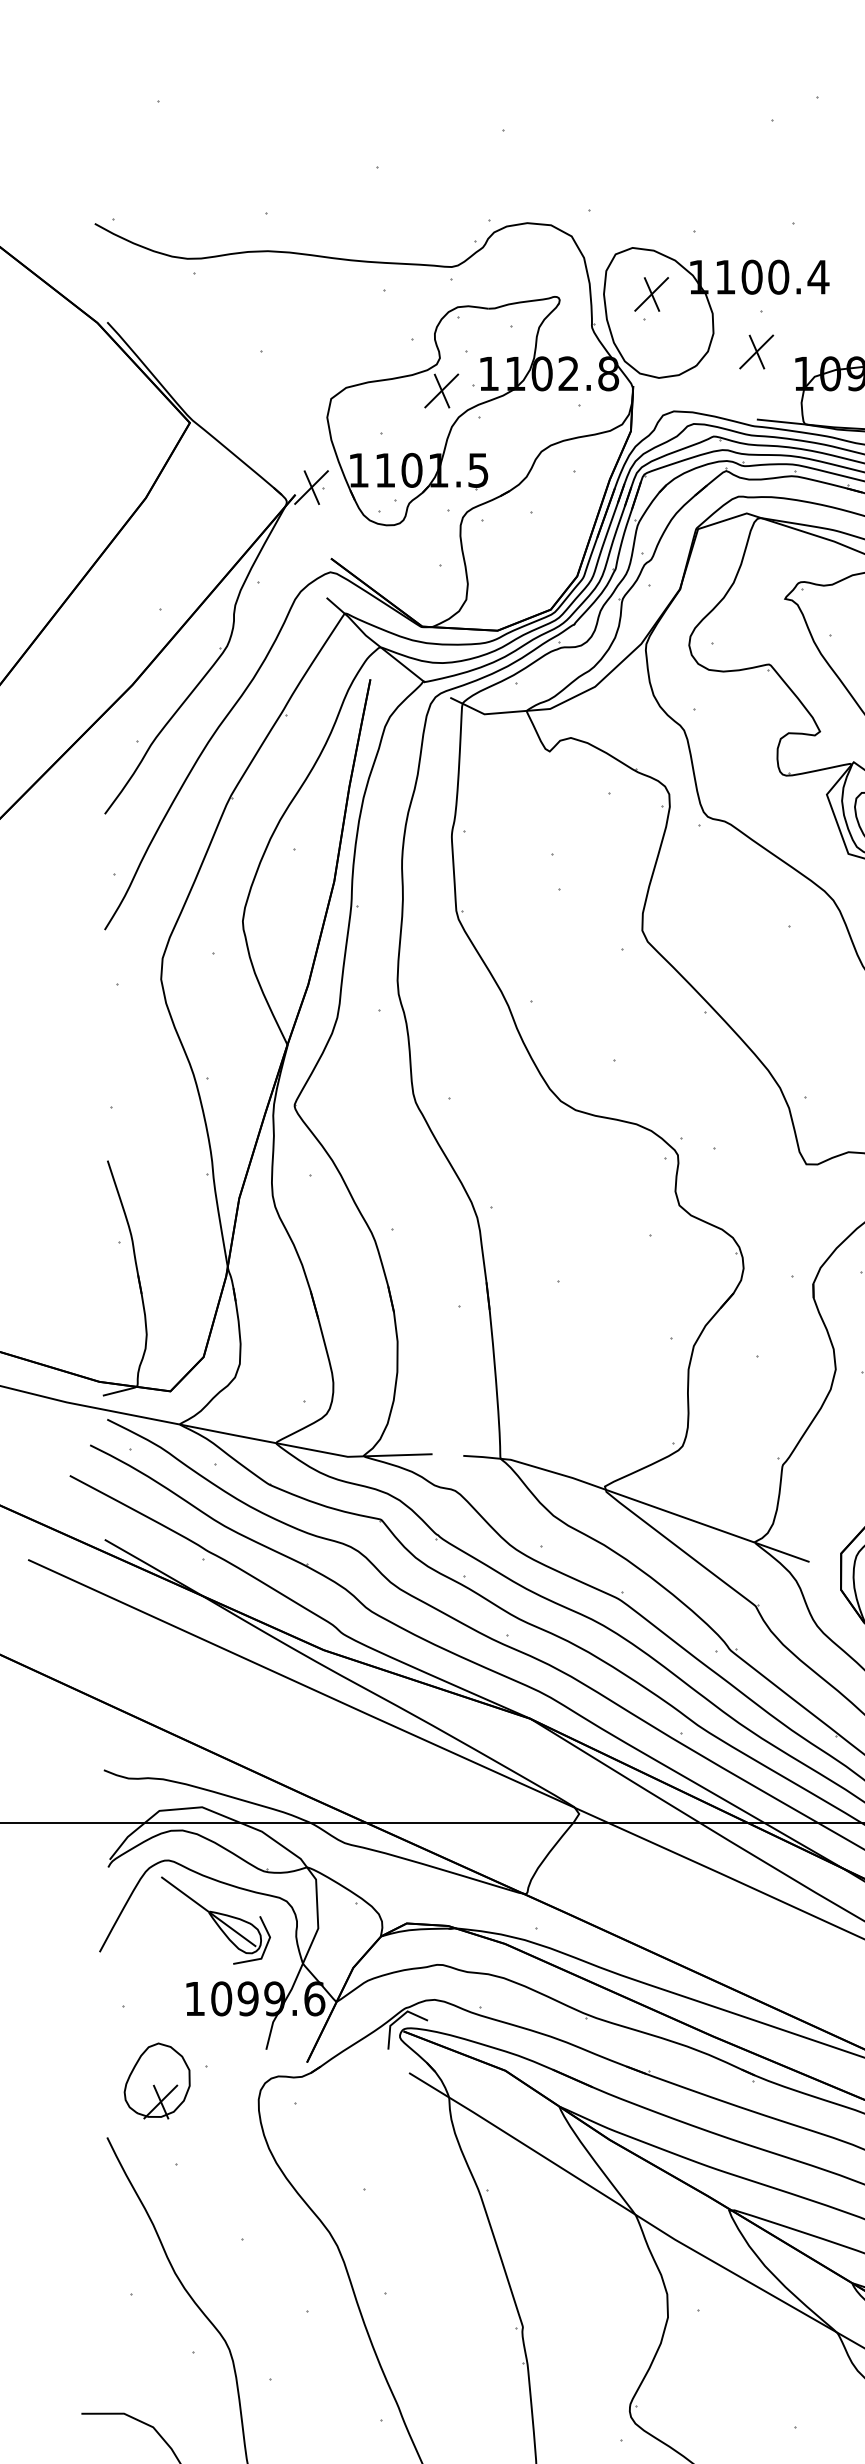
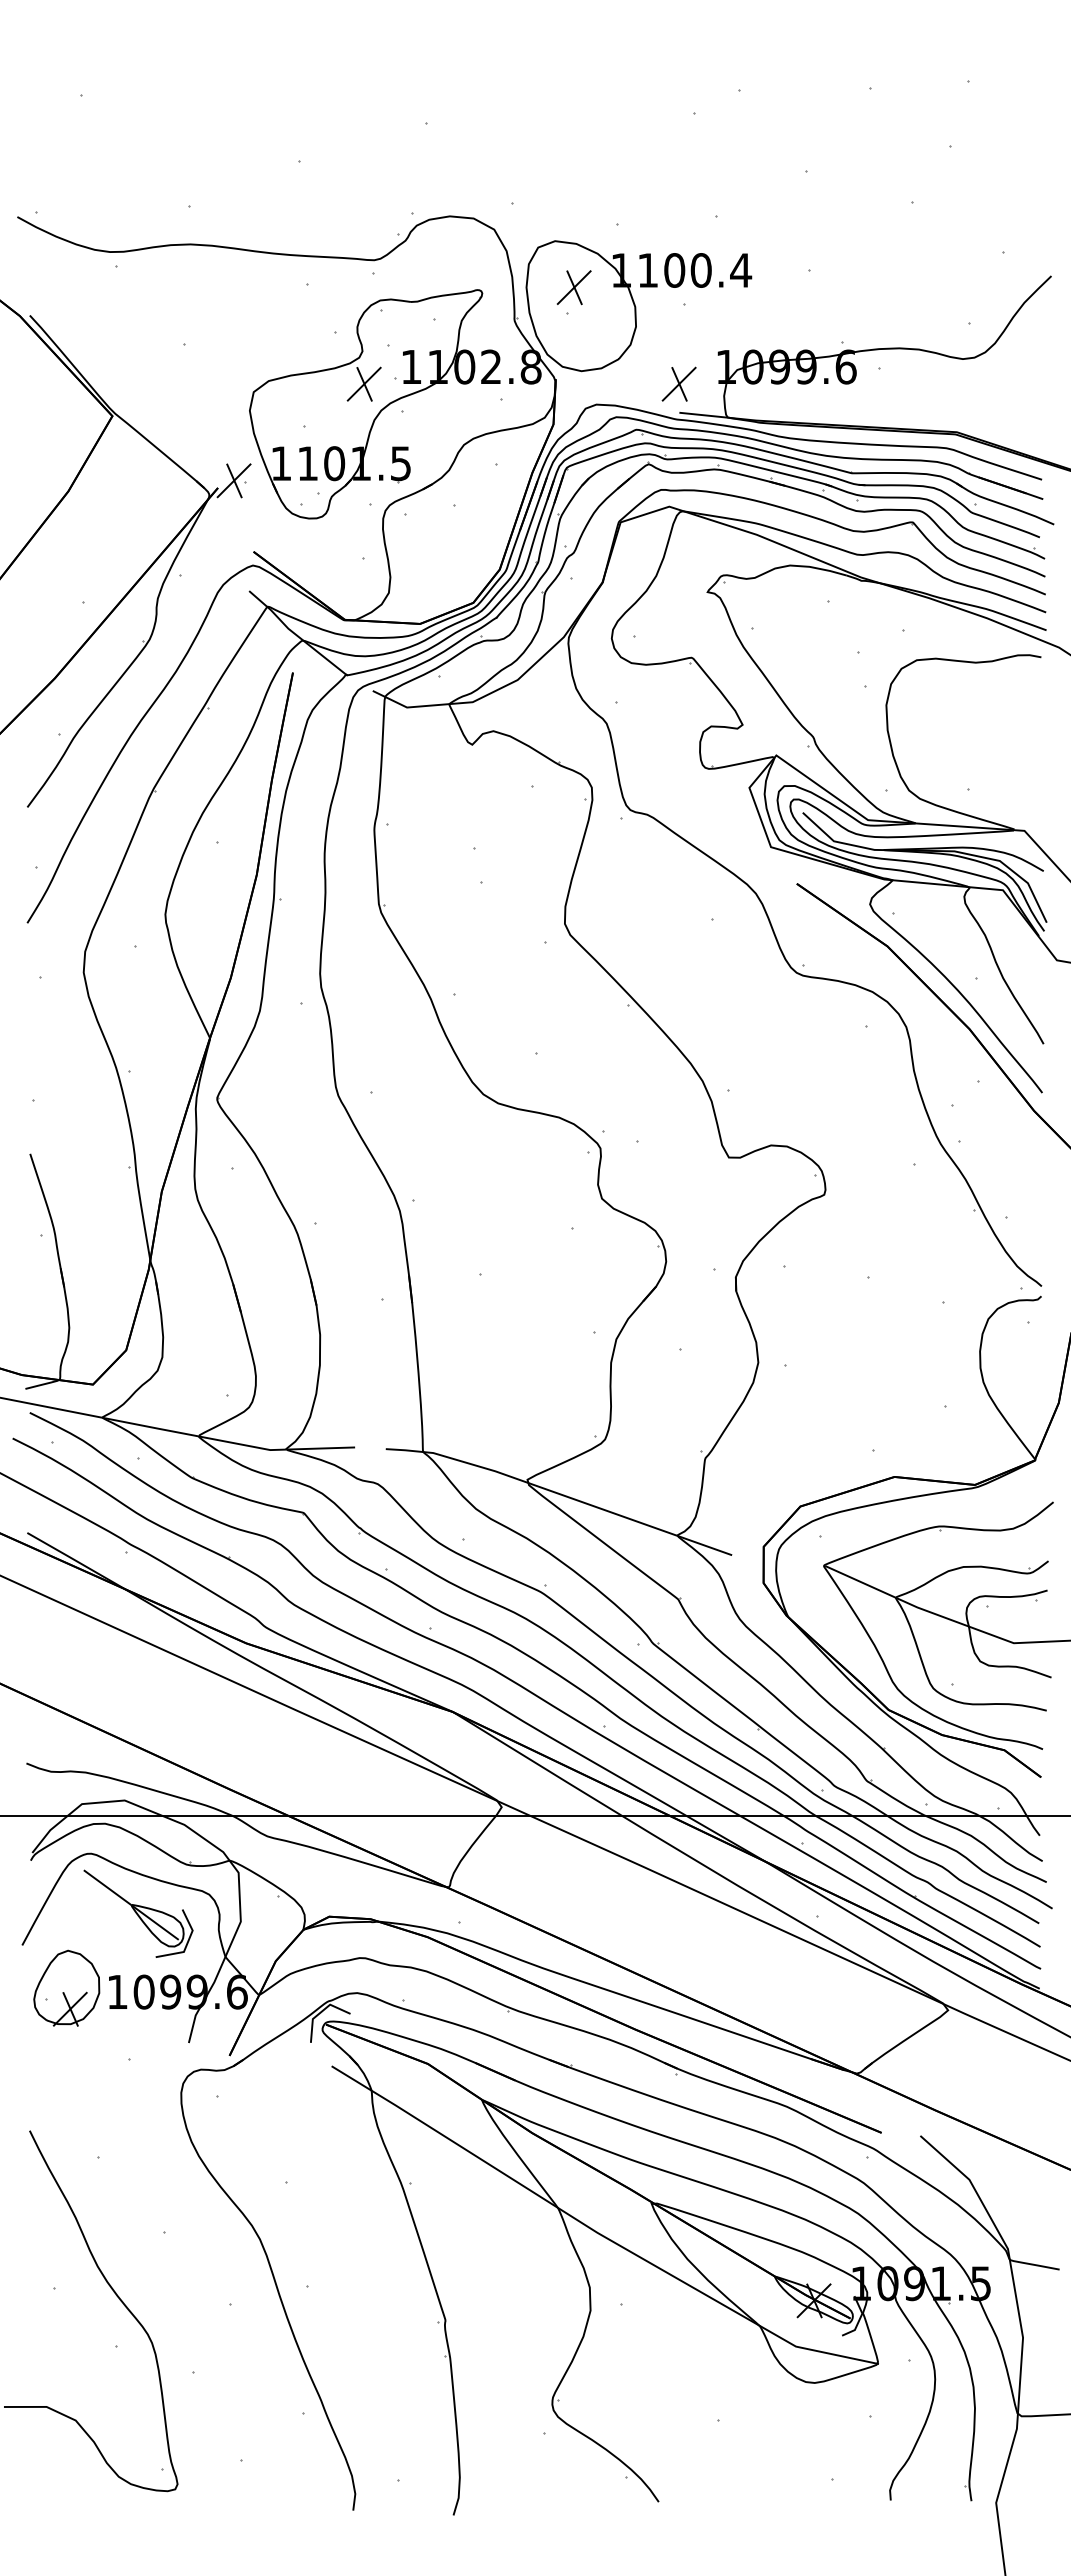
part: (755, 351) -> (678, 383), moved
part: (156, 2080) -> (66, 1987), moved

